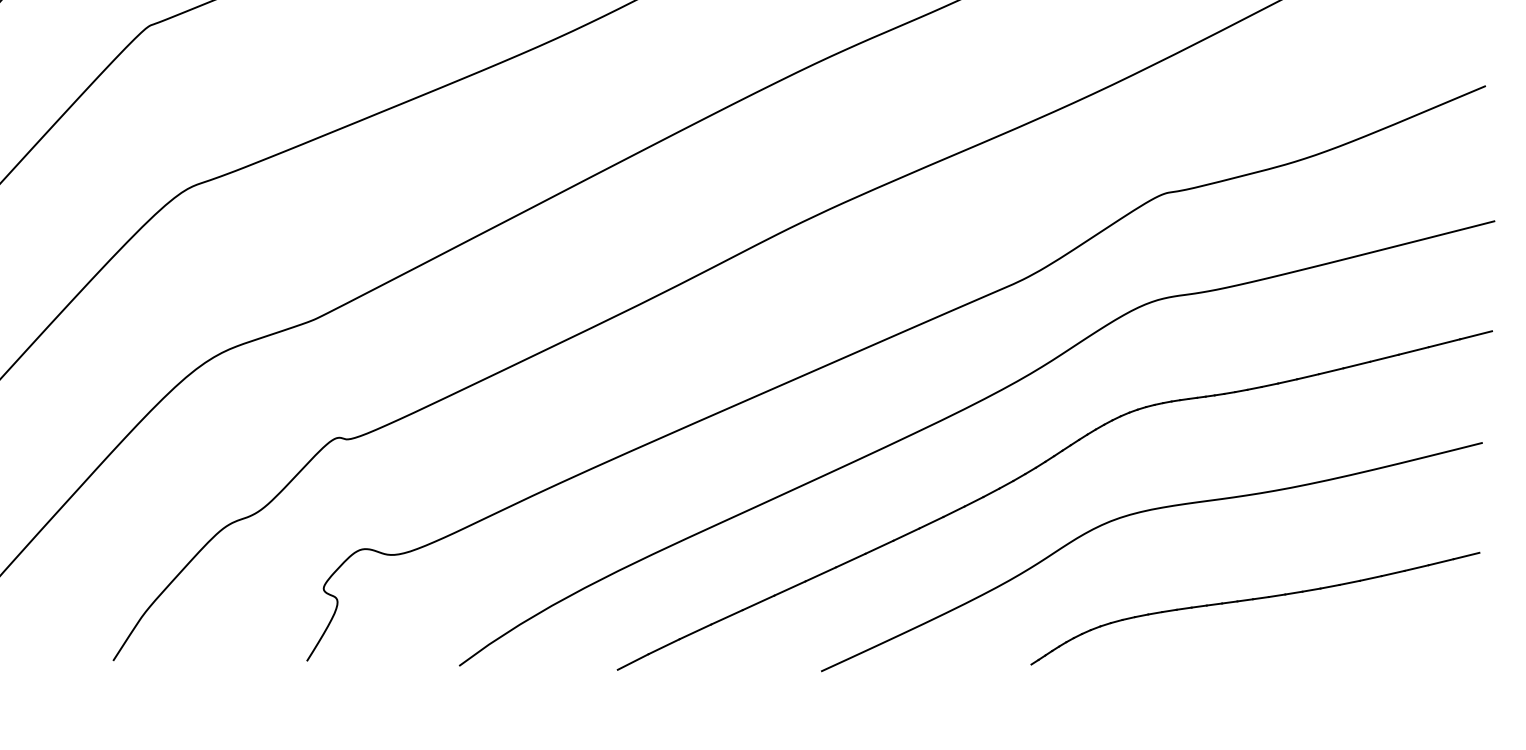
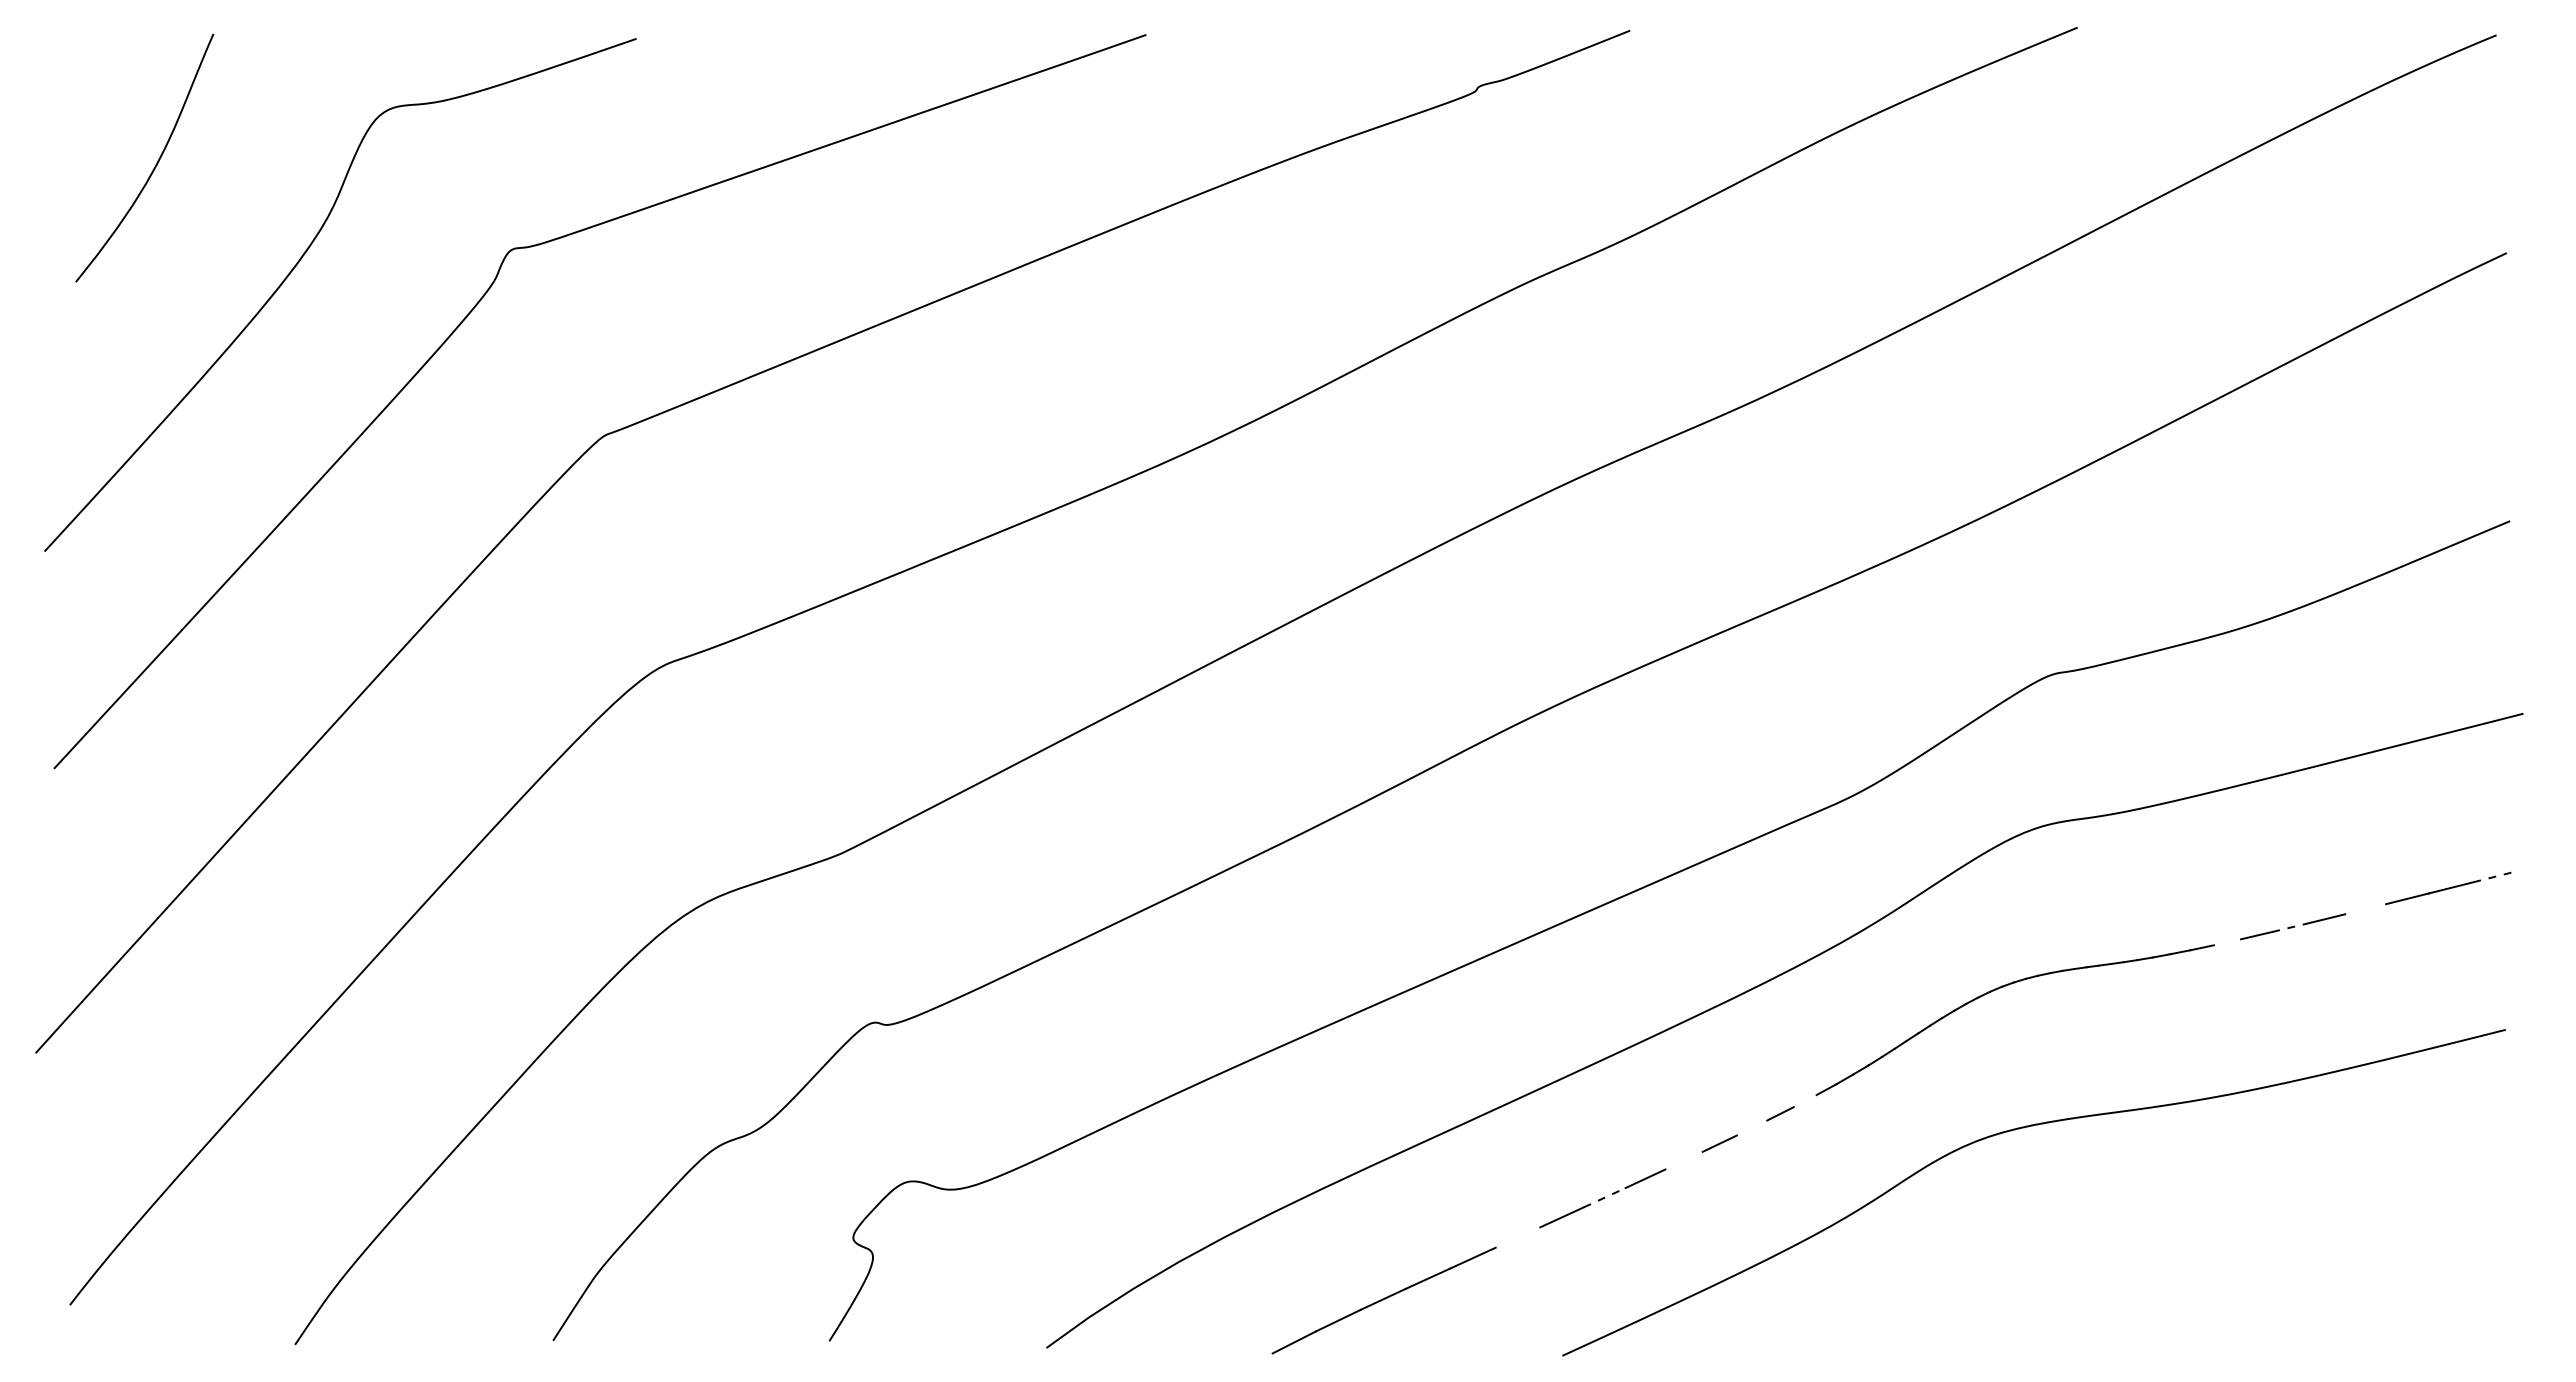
line: (1476, 335) -> (2496, 876), solid -> dashed
line: (1384, 358) -> (2365, 909), removed
line: (1331, 371) -> (2289, 927), solid -> dashed
line: (1287, 381) -> (2227, 942), removed
line: (990, 493) -> (1804, 1101), removed
line: (953, 511) -> (1751, 1127), removed
line: (906, 534) -> (1683, 1160), removed
line: (851, 560) -> (1605, 1197), solid -> dashed
line: (789, 588) -> (1517, 1237), removed
part: (1255, 599) -> (2181, 1253), removed

